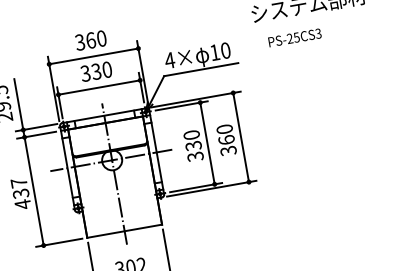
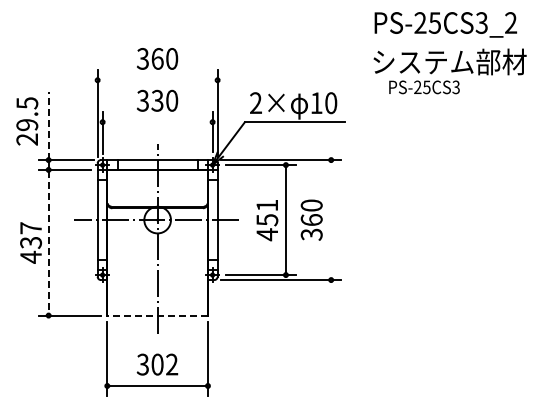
text: (295, 37) -> (424, 87), moved
line: (93, 56) -> (157, 80), removed
text: (169, 60) -> (255, 102), 4× -> 2×
line: (99, 87) -> (157, 122), removed
line: (18, 104) -> (48, 125), solid -> dashed
line: (241, 137) -> (331, 219), removed
text: (193, 146) -> (267, 220), 330 -> 451
line: (34, 191) -> (48, 243), solid -> dashed
line: (124, 231) -> (157, 315), solid -> dashed

